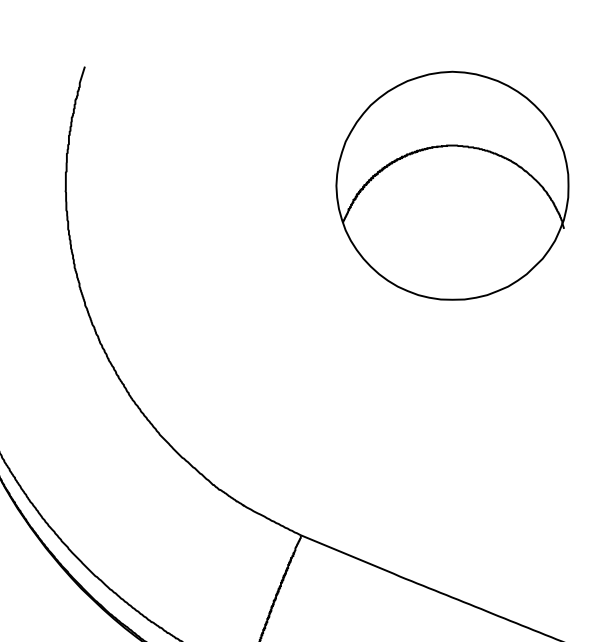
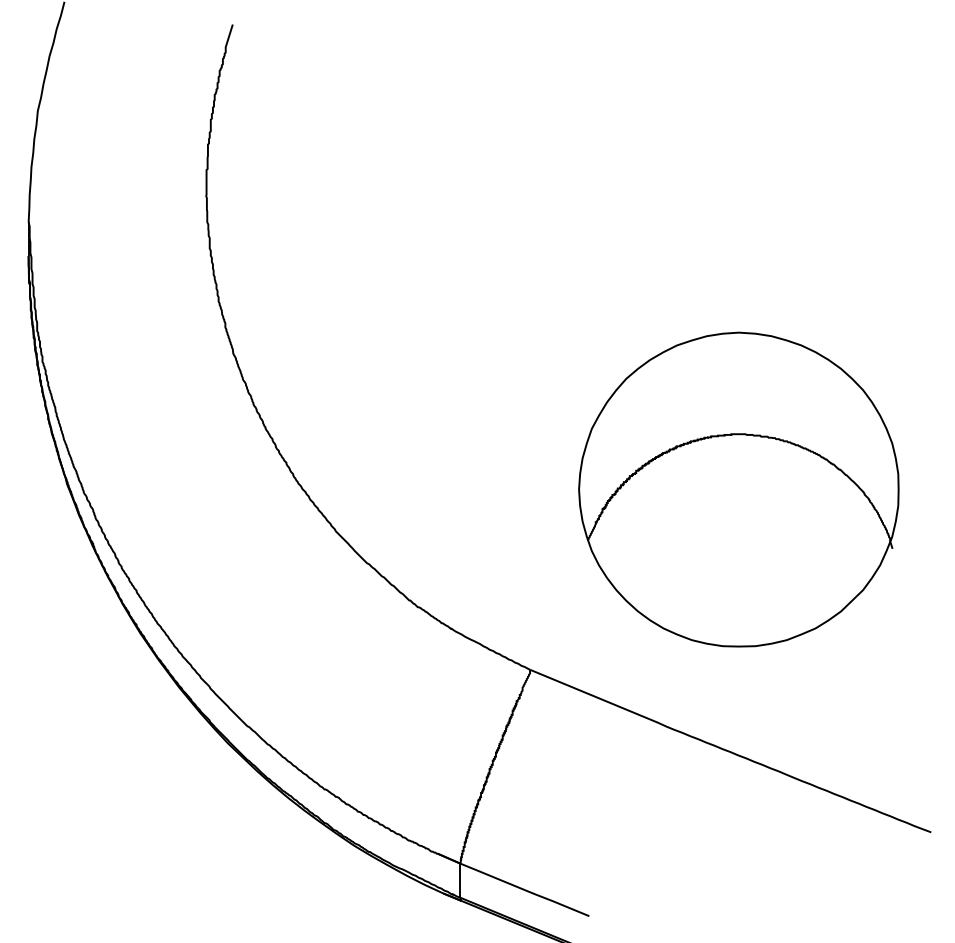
part: (452, 185) -> (738, 489), moved

